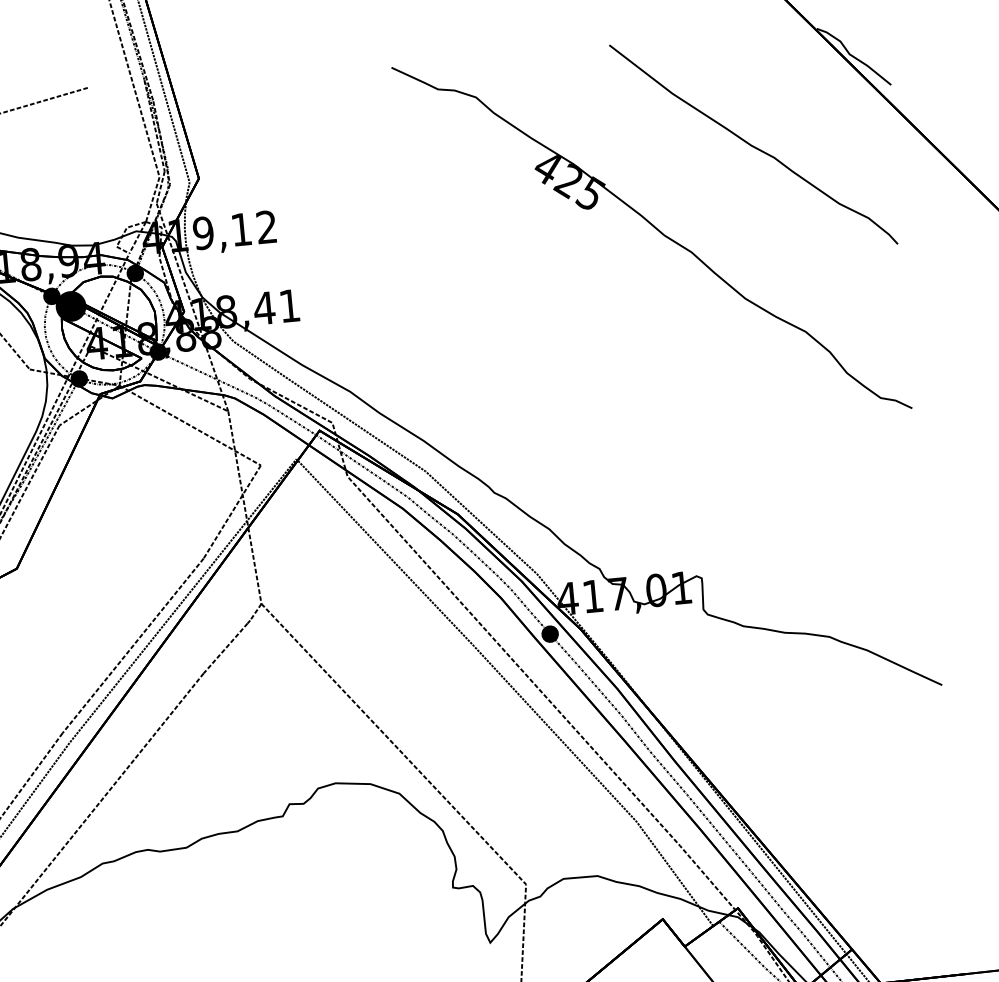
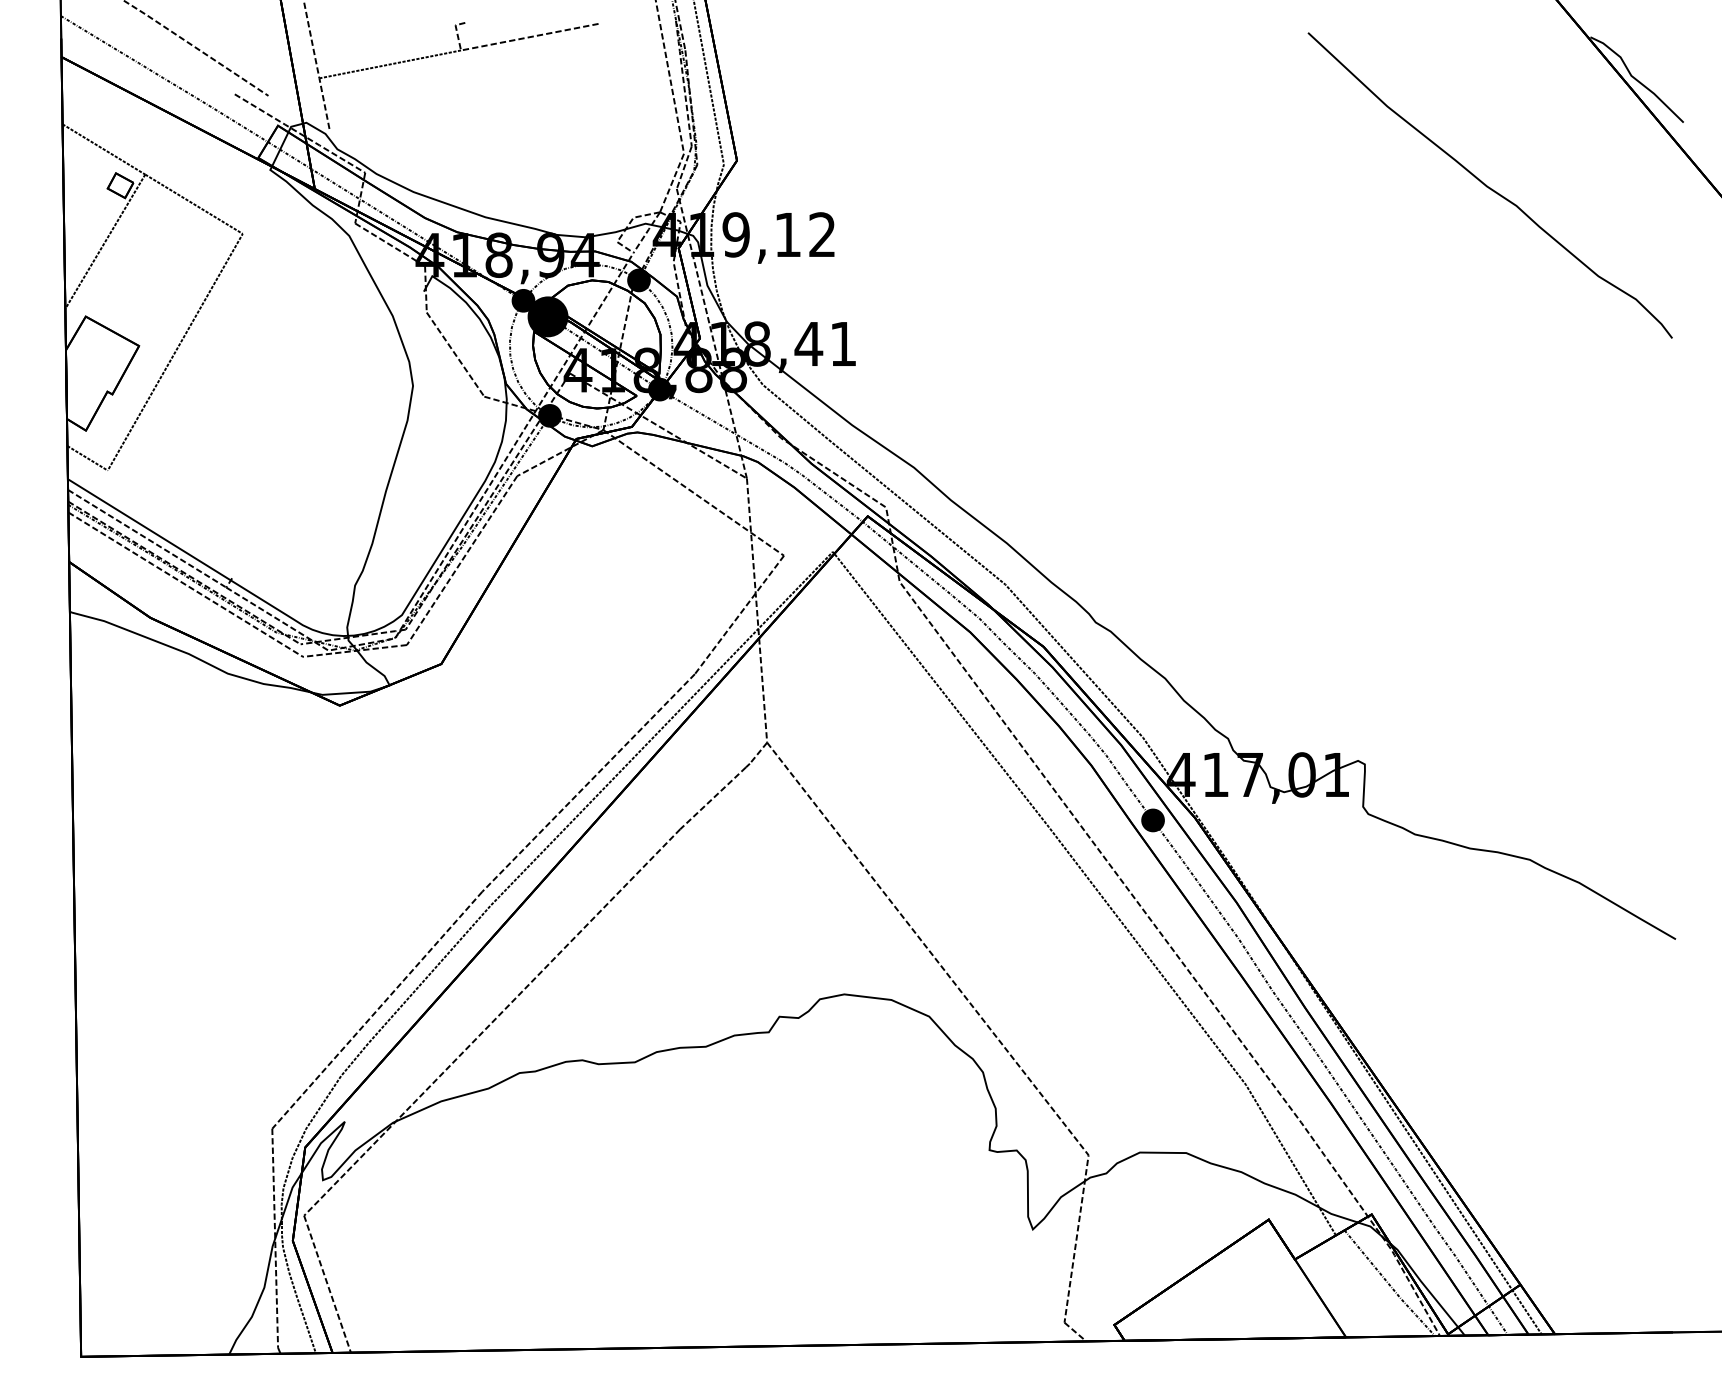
part: (657, 230) -> (1349, 289), removed

